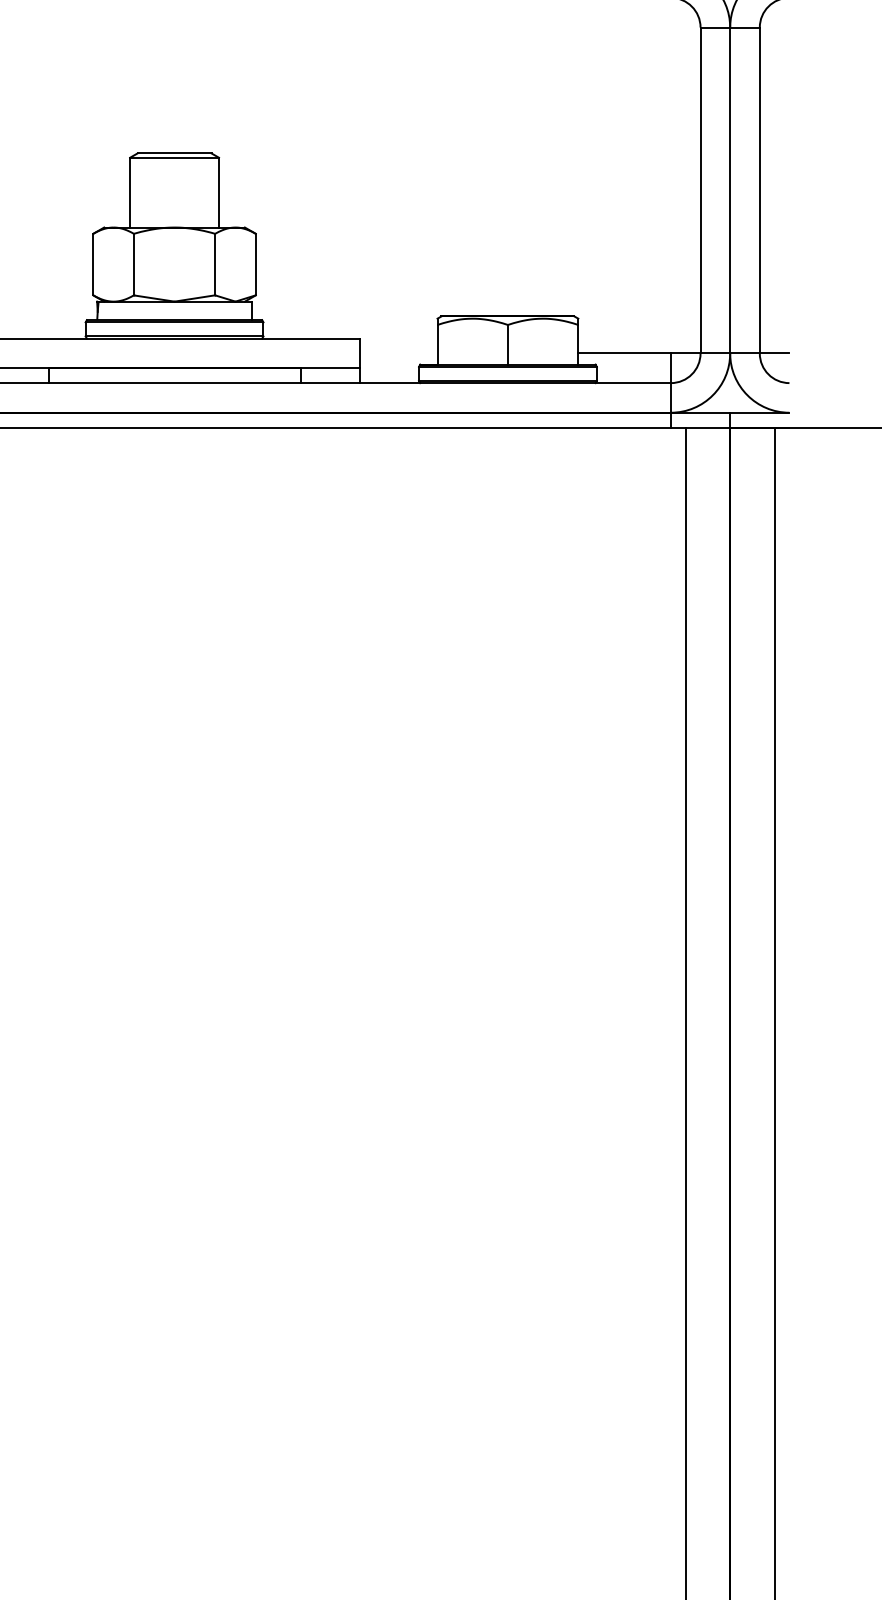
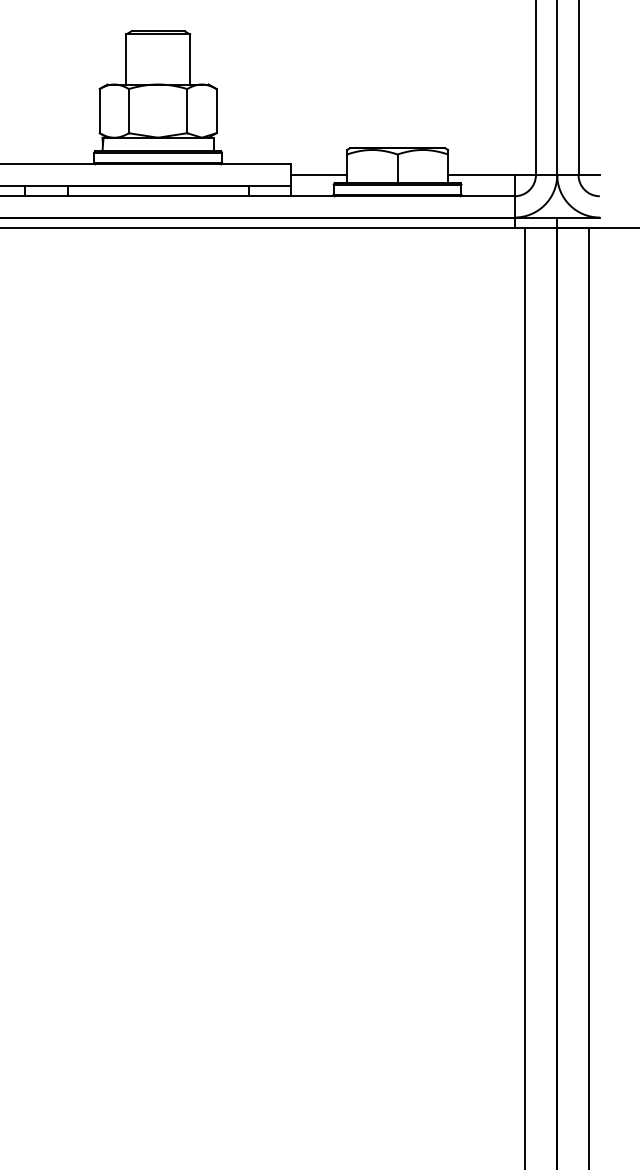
line: (399, 352) -> (319, 174), added

